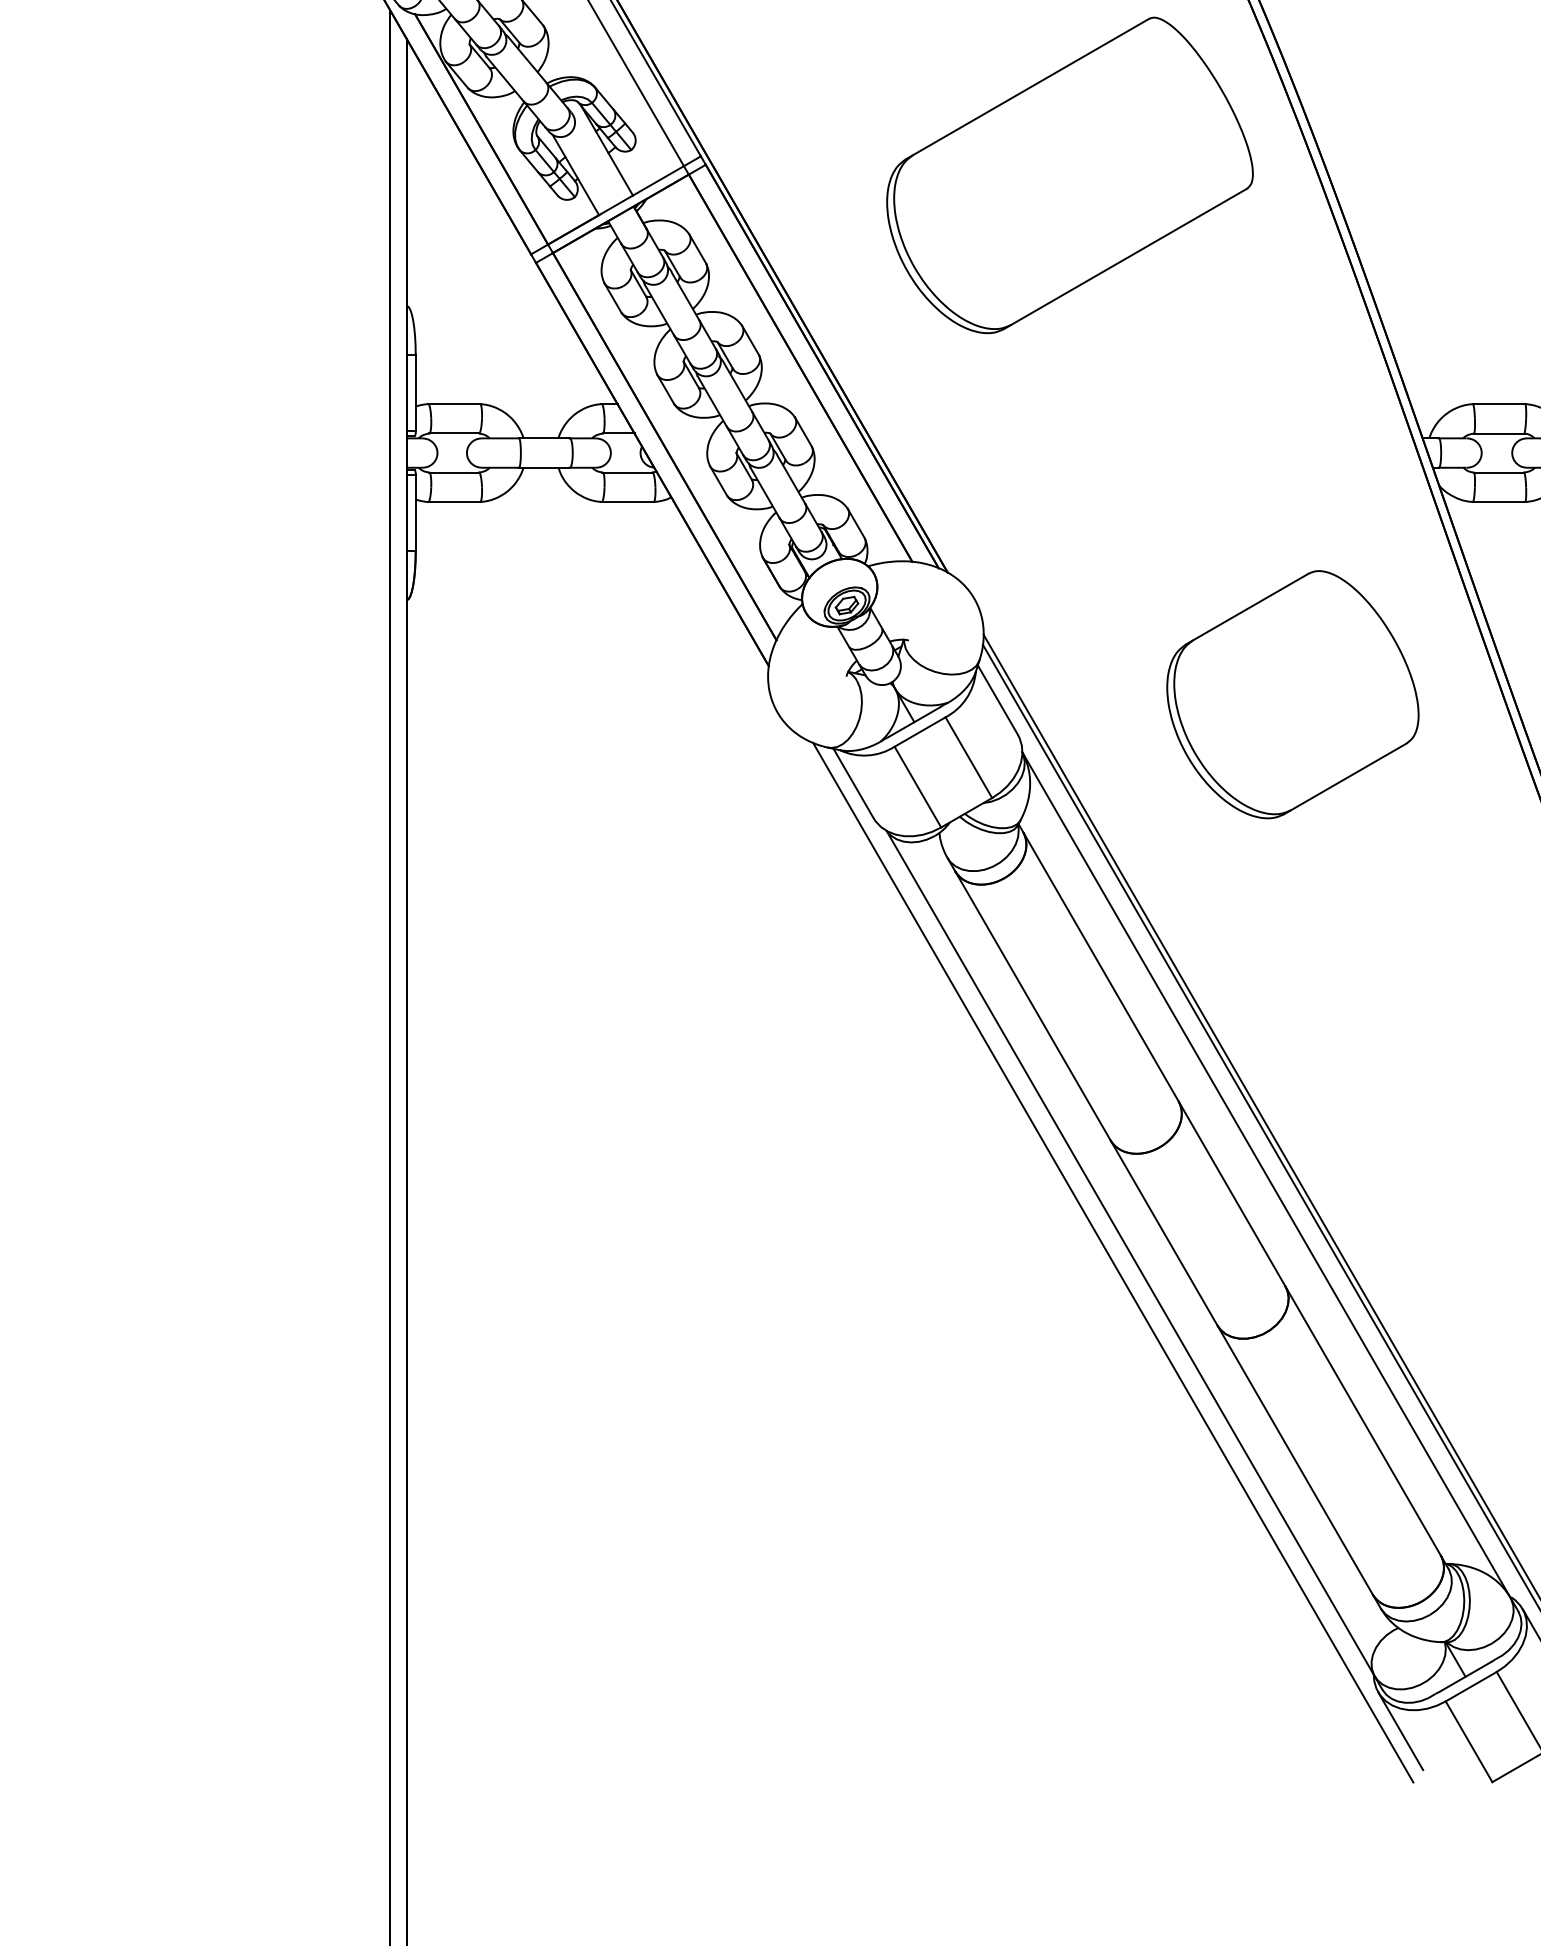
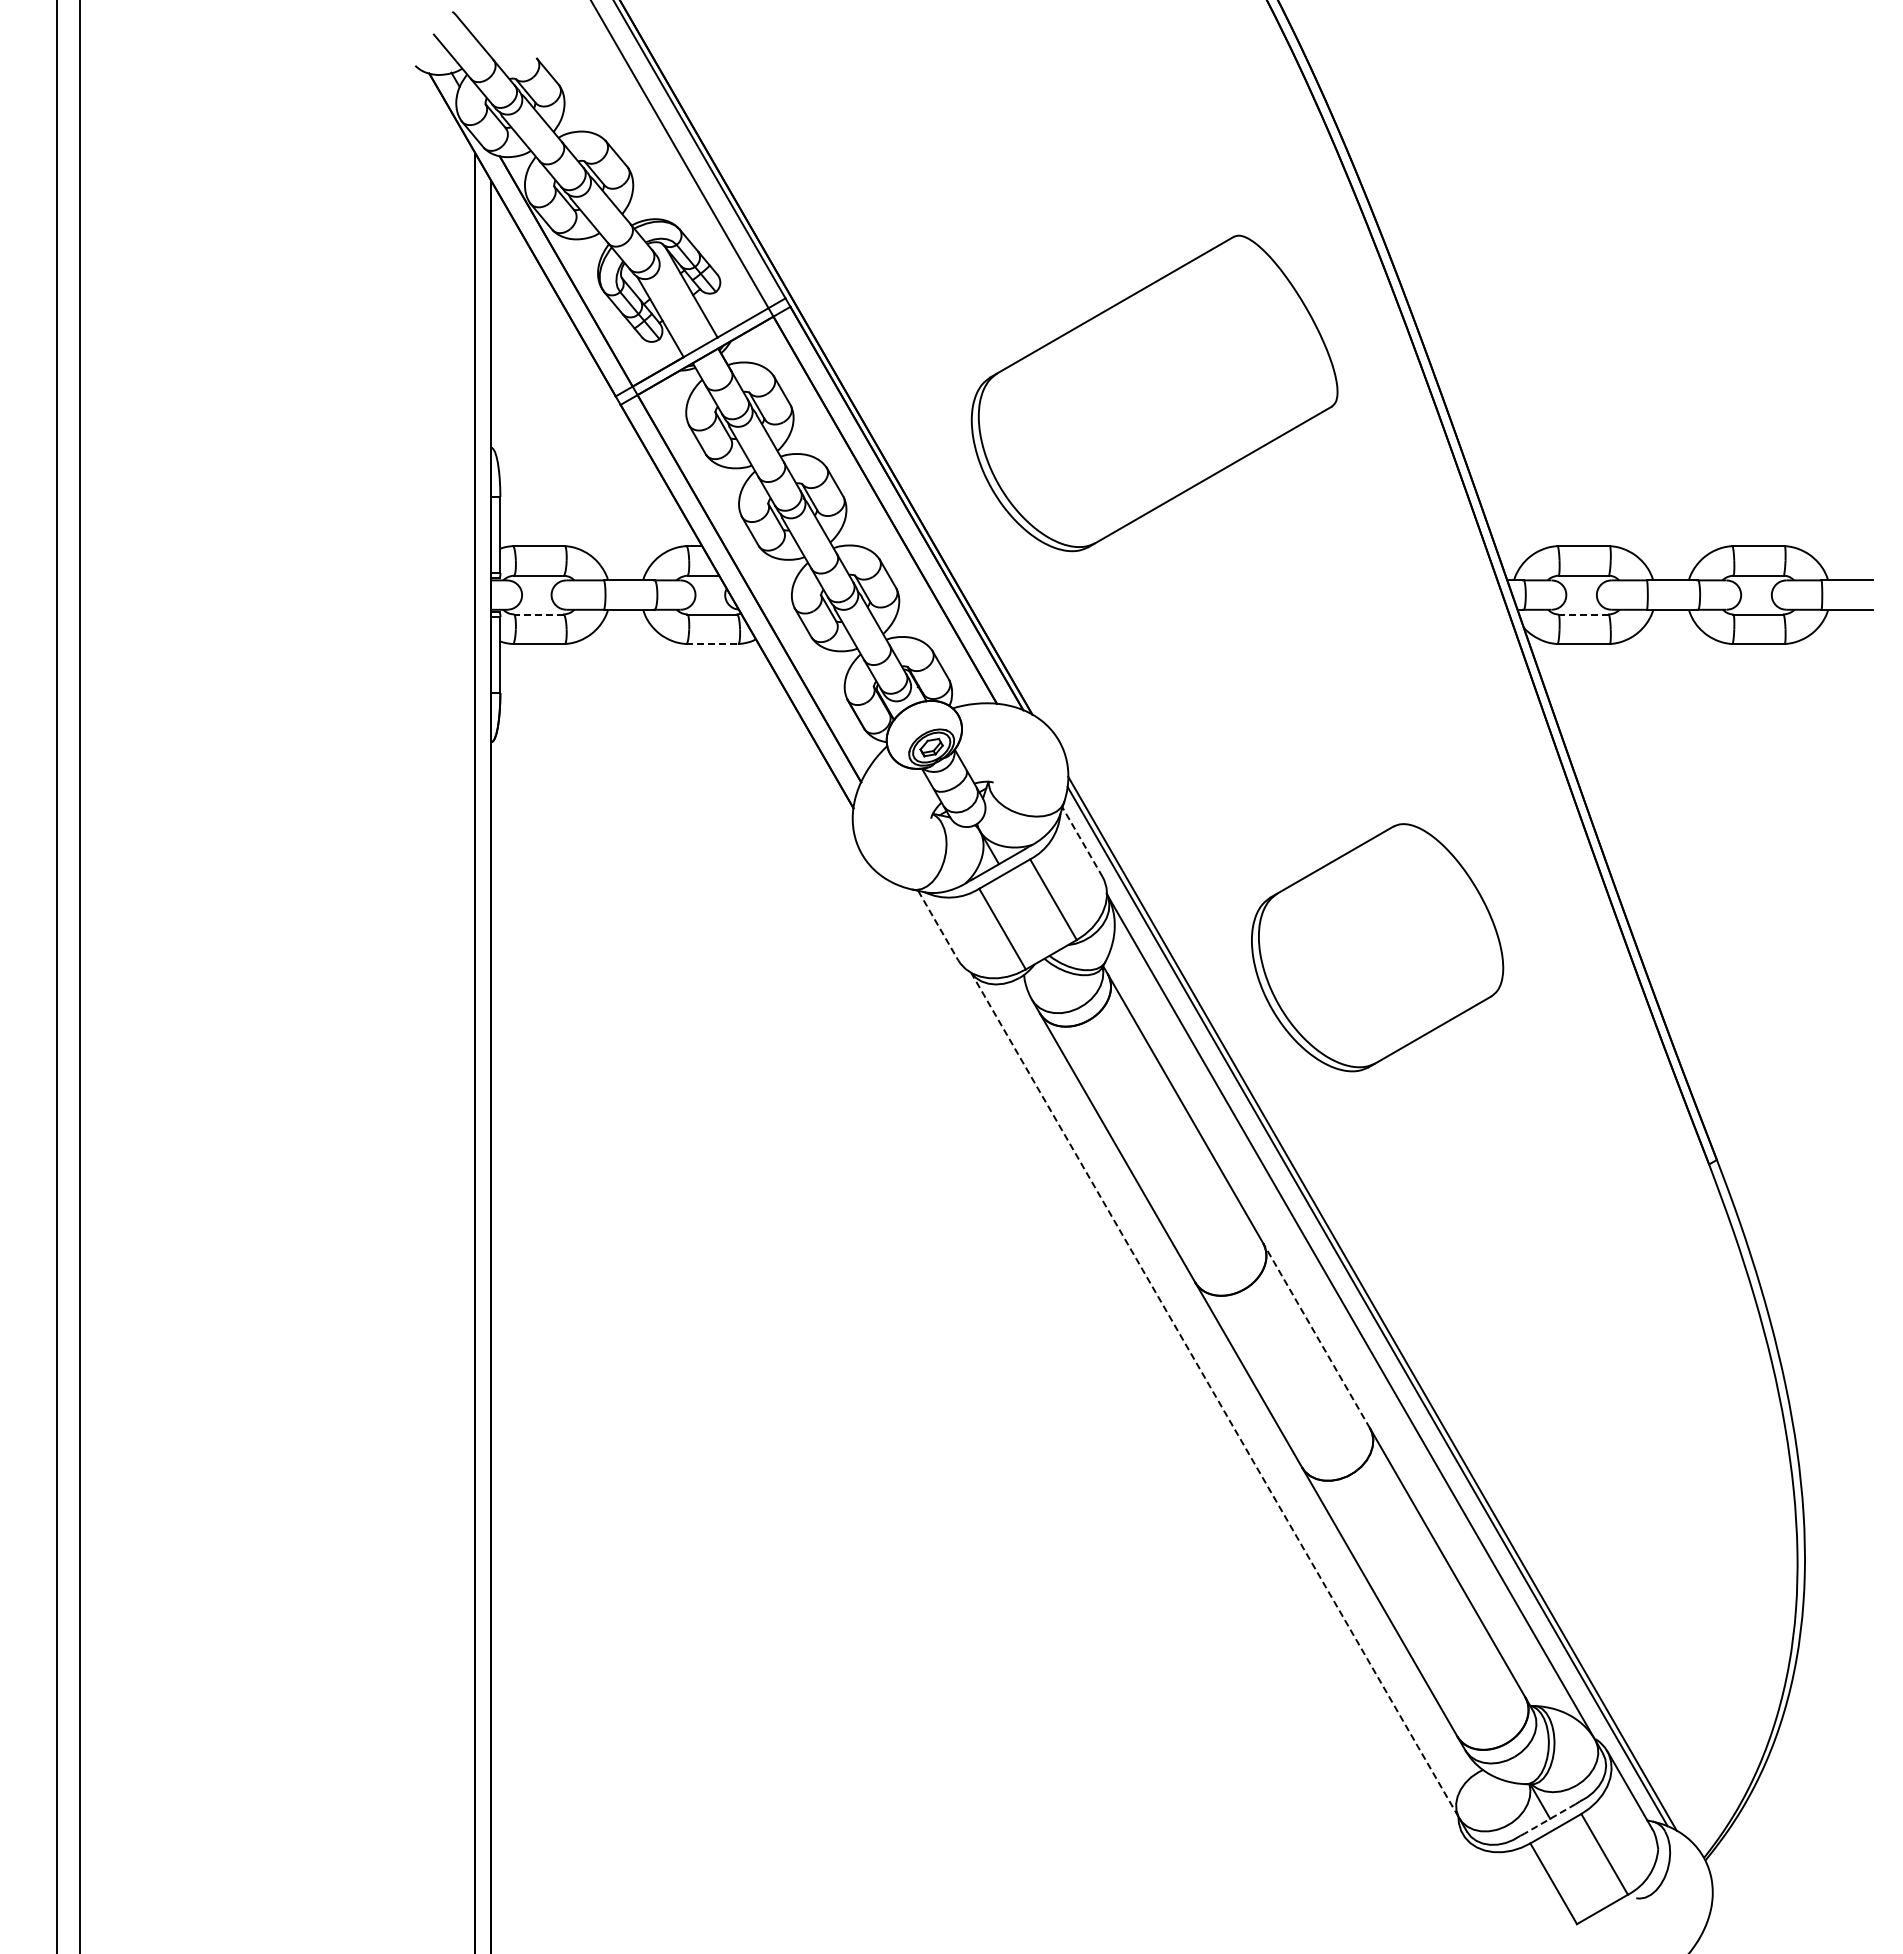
part: (1069, 175) -> (1154, 393), moved
line: (453, 472) -> (538, 614), solid -> dashed
line: (1497, 472) -> (1582, 614), solid -> dashed
line: (627, 502) -> (712, 644), solid -> dashed
part: (1292, 694) -> (1377, 947), moved
line: (997, 699) -> (1082, 841), solid -> dashed
line: (853, 784) -> (938, 926), solid -> dashed
line: (1231, 1194) -> (1316, 1336), solid -> dashed
line: (1129, 1252) -> (1214, 1394), solid -> dashed
line: (1112, 1262) -> (1197, 1404), removed
line: (1464, 1677) -> (1549, 1819), solid -> dashed
line: (1399, 1731) -> (1484, 1873), removed

